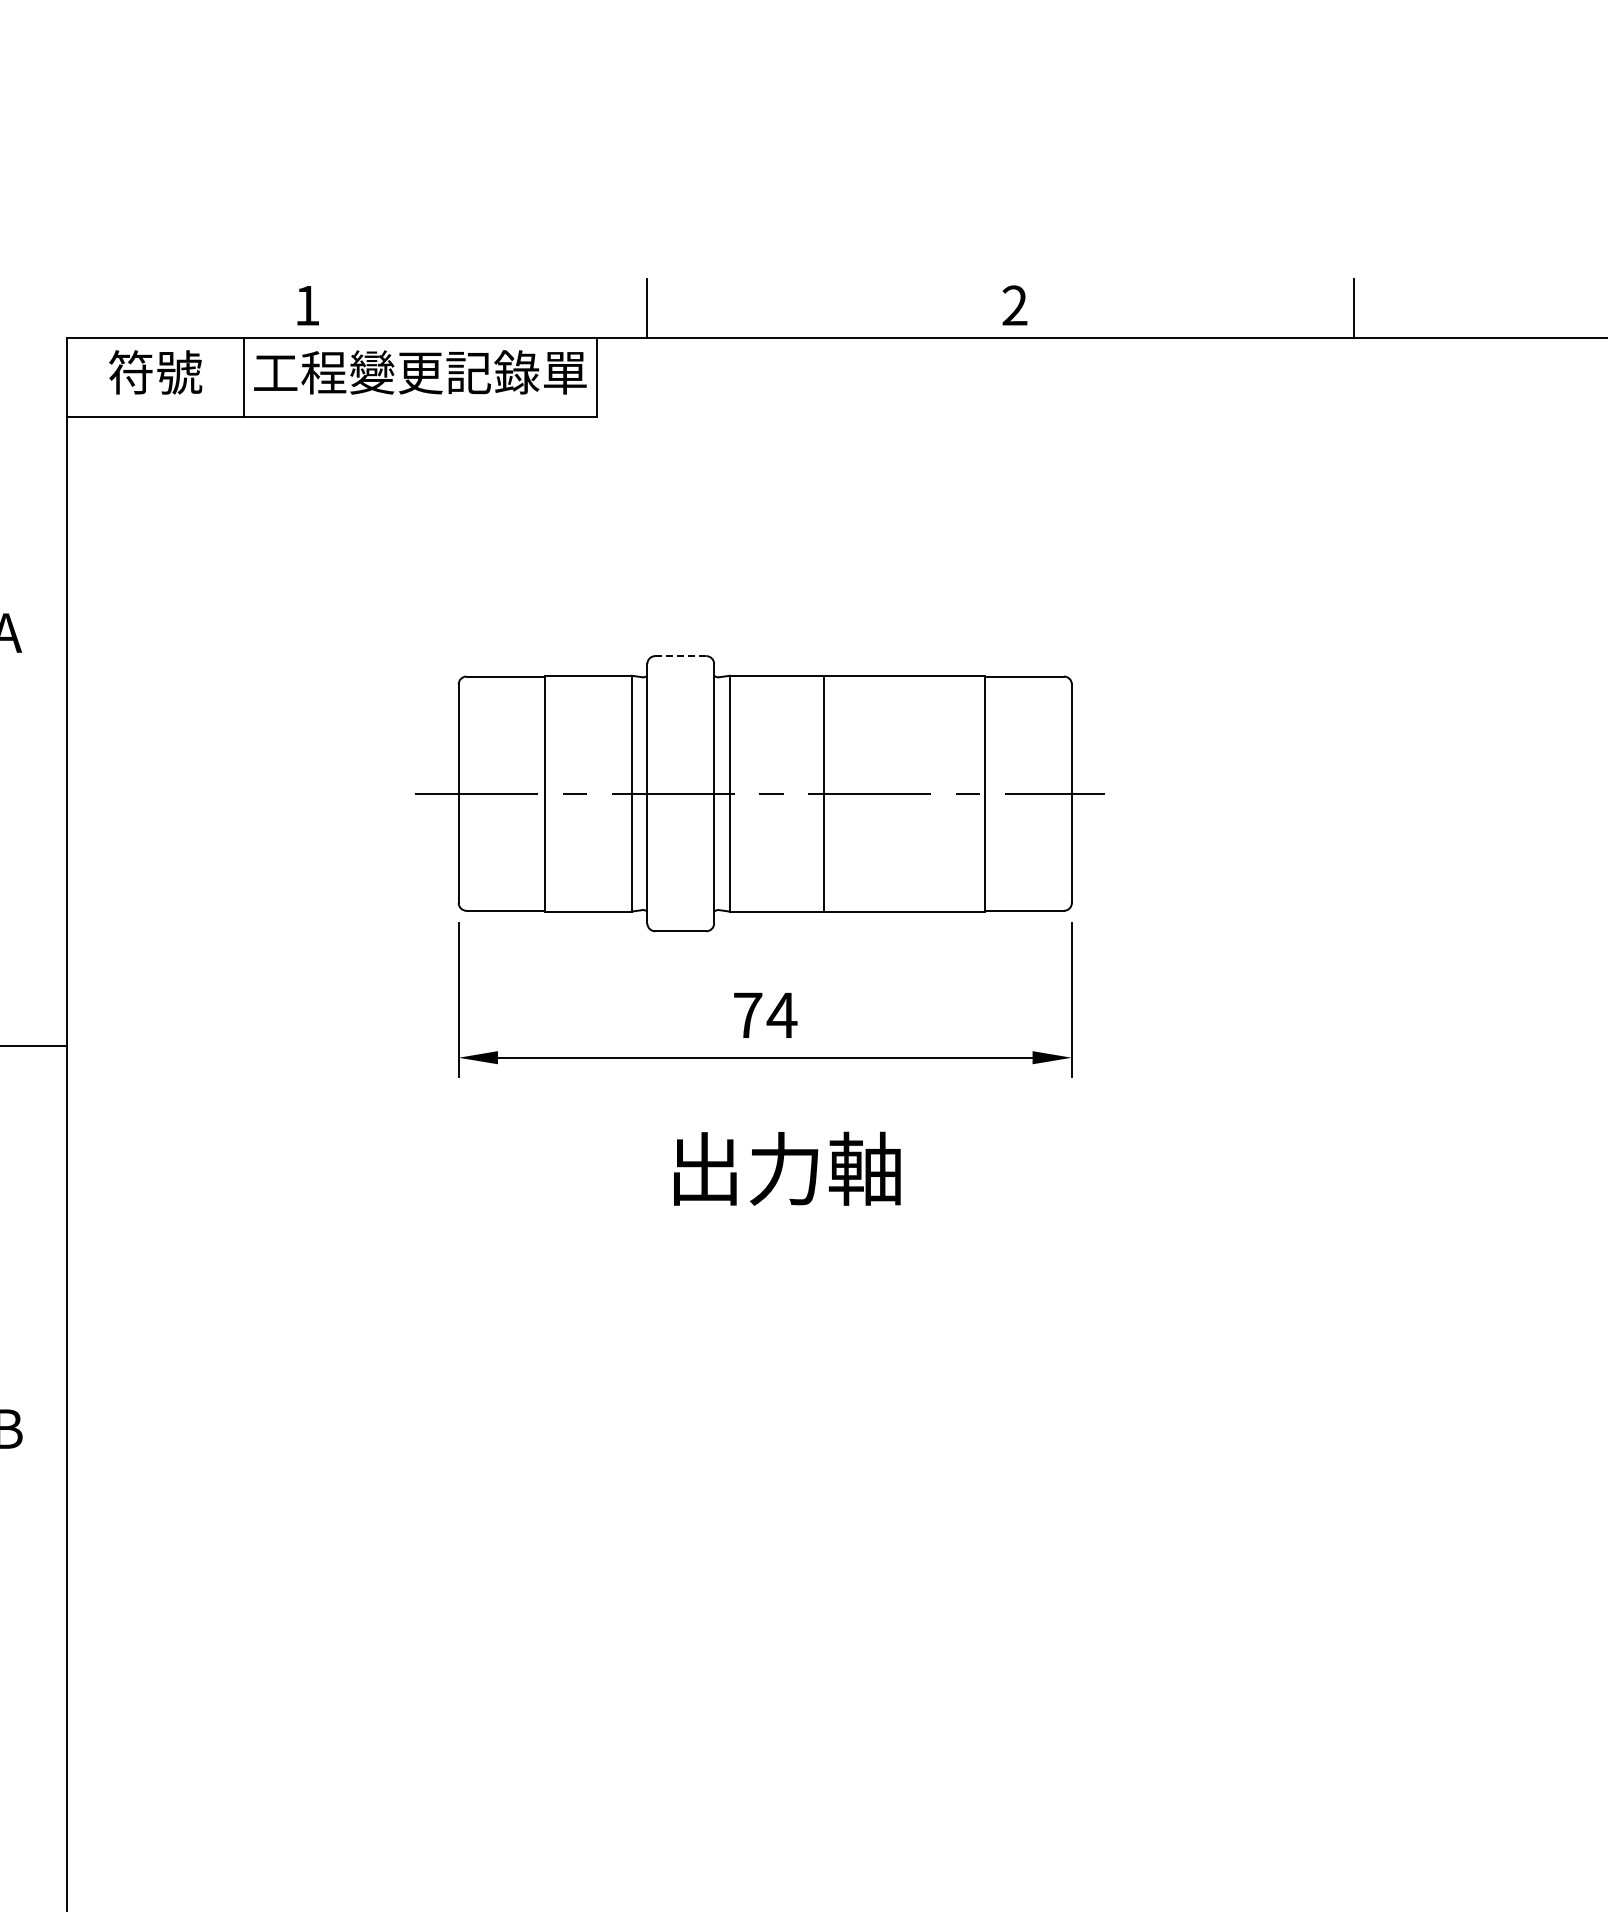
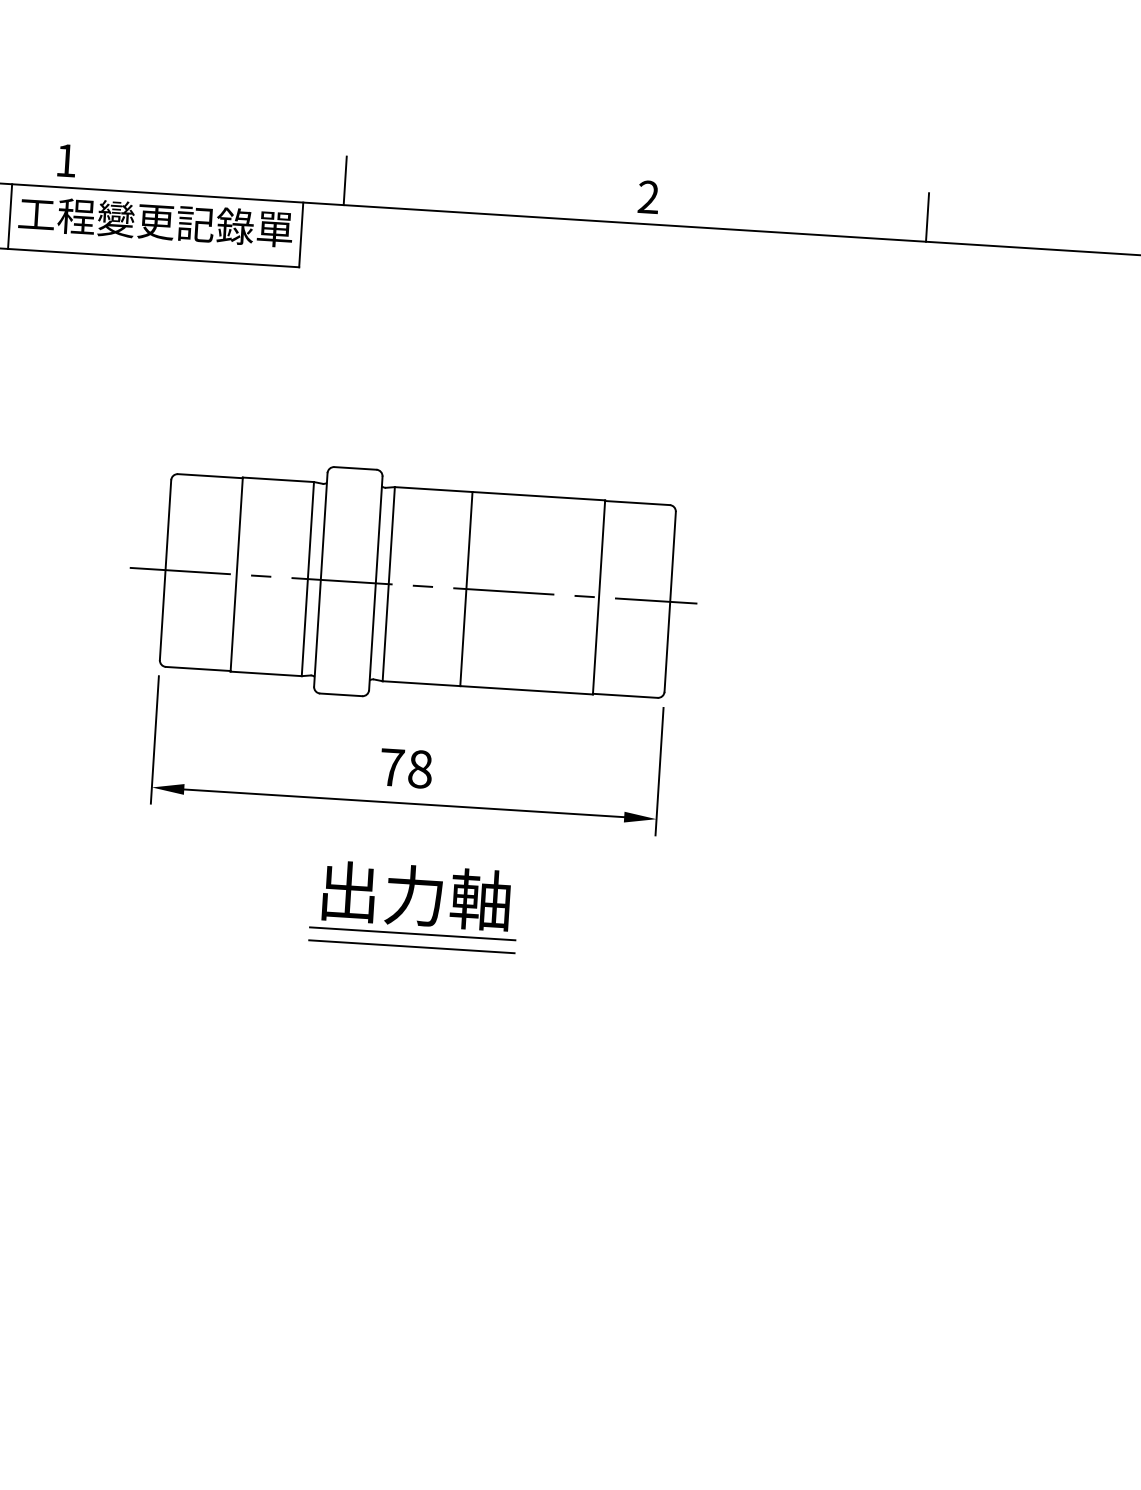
line: (680, 656) -> (355, 468), dashed -> solid
text: (781, 1015) -> (419, 769), 74 -> 78
line: (785, 1215) -> (412, 934), added
line: (785, 1230) -> (411, 946), added

